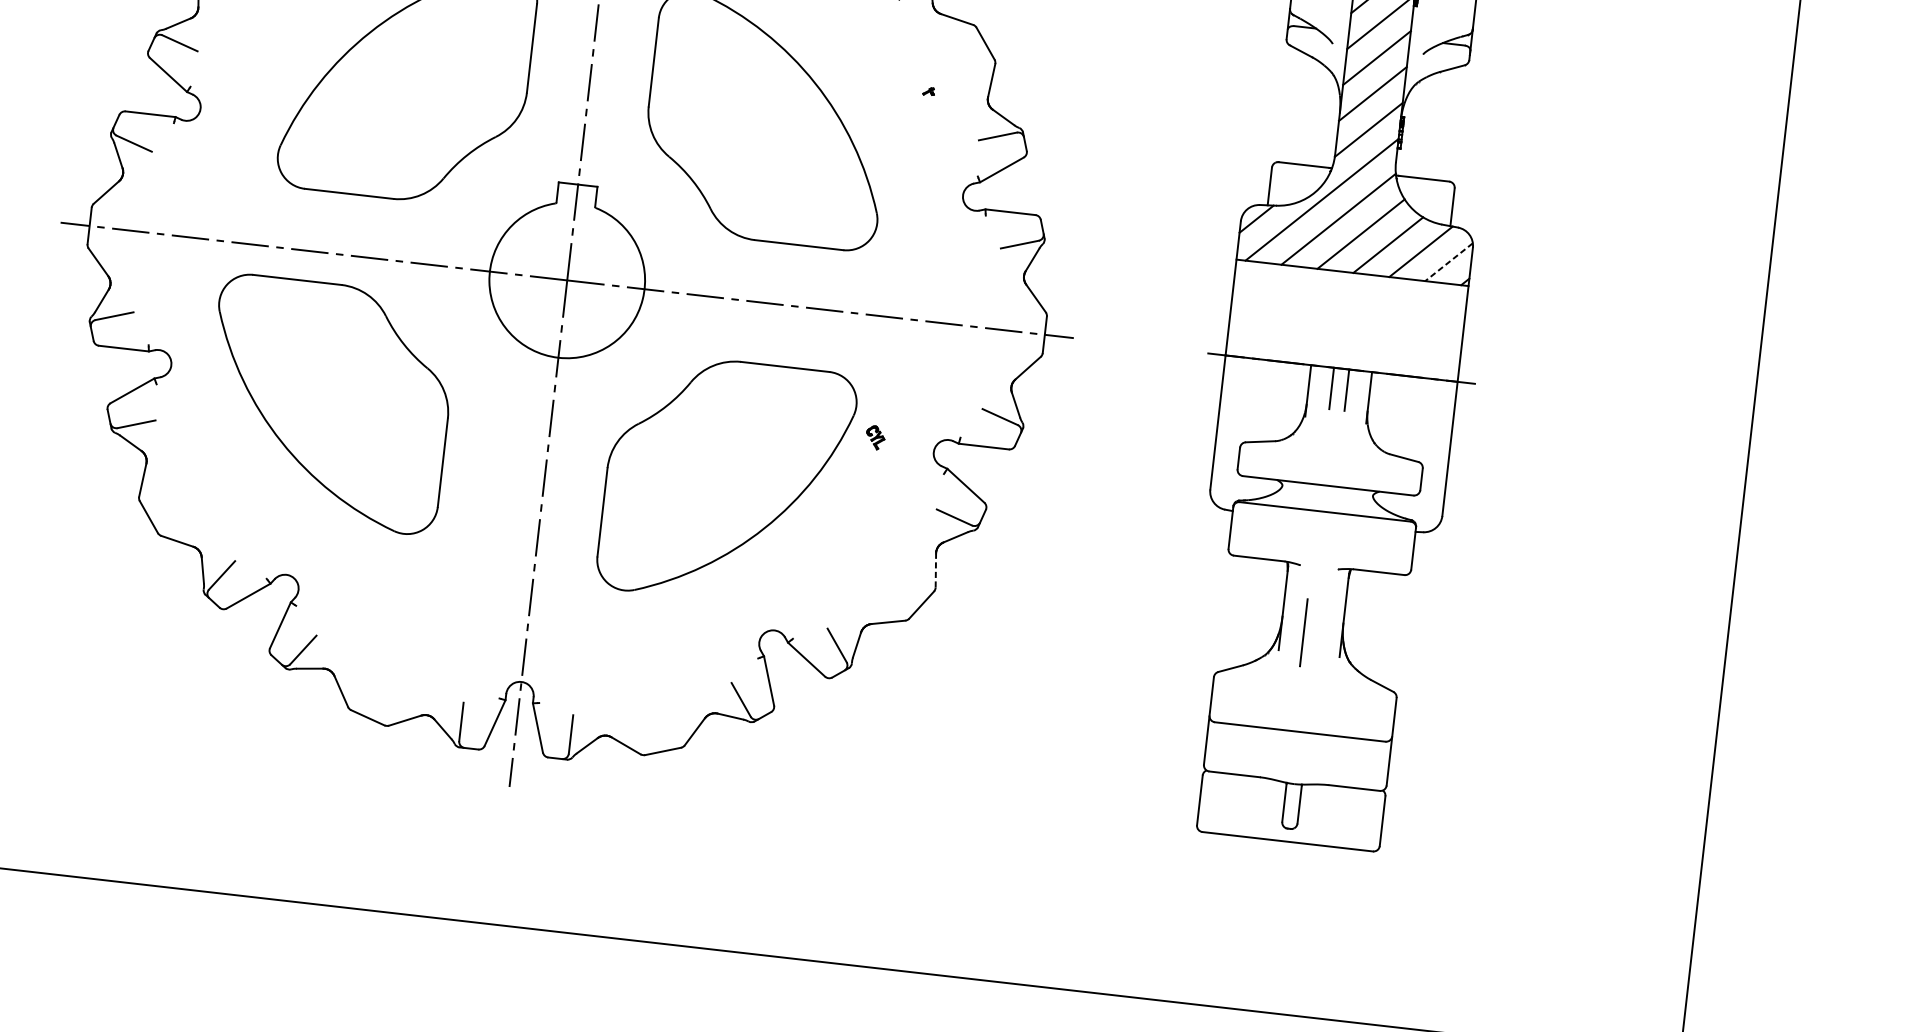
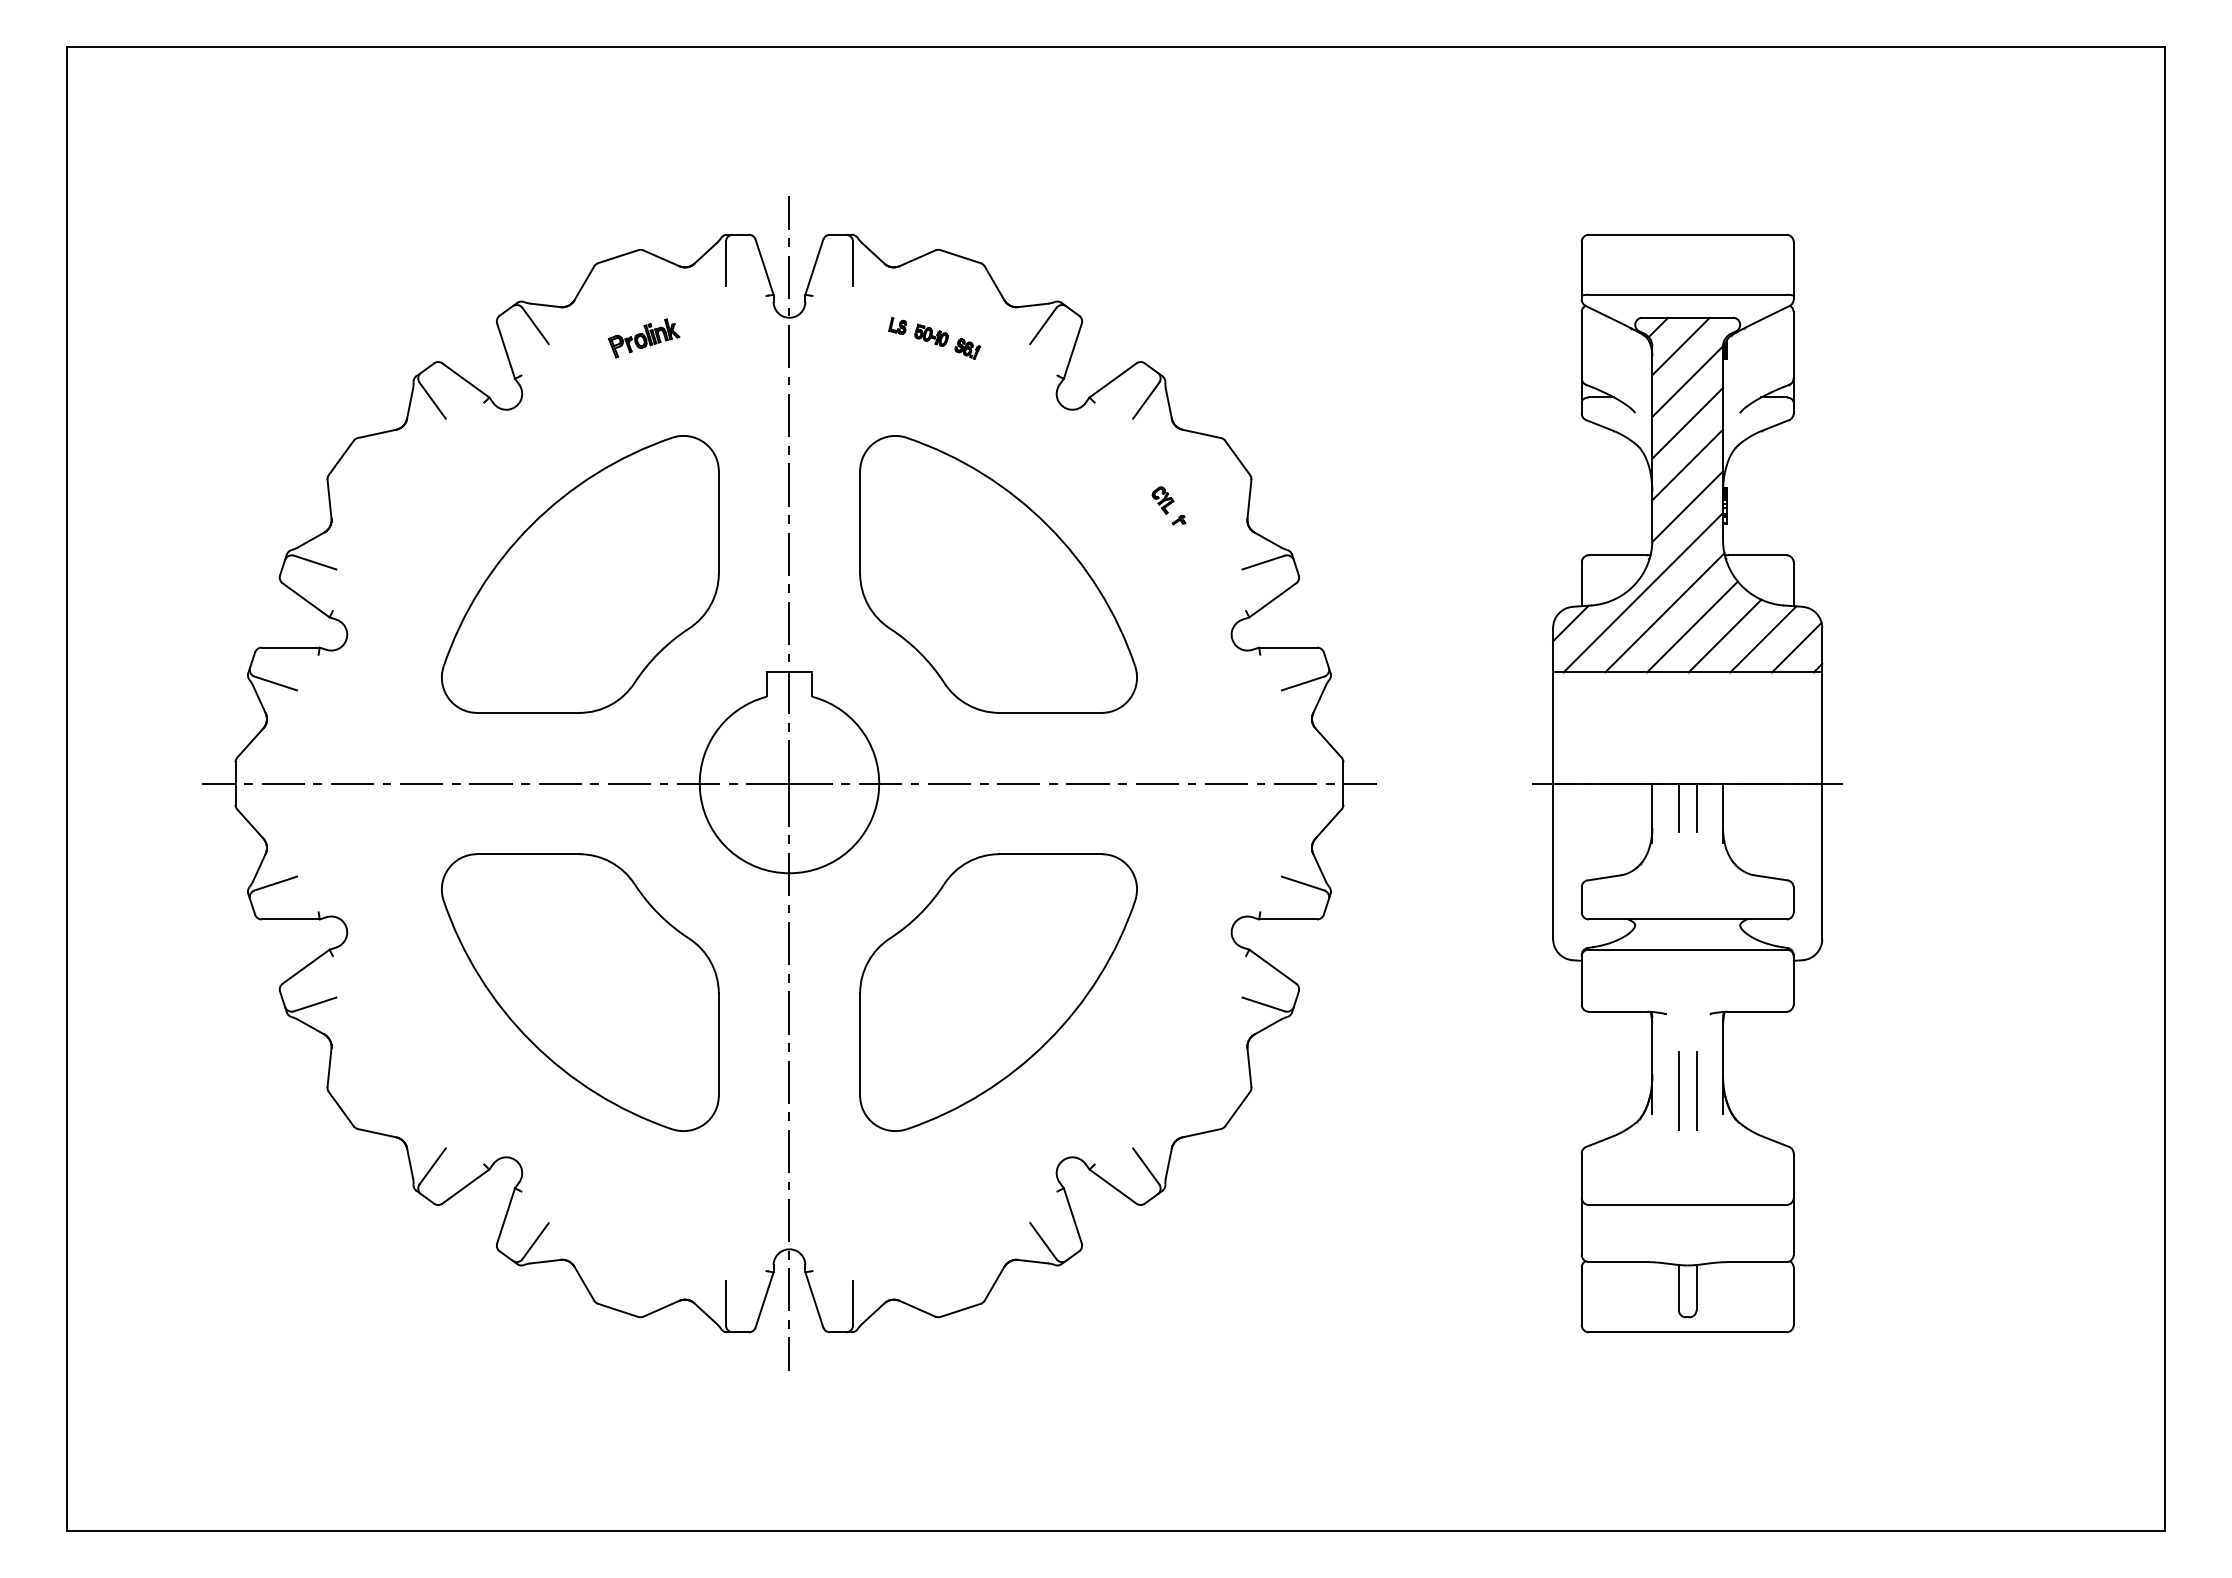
line: (1448, 262) -> (1796, 648), dashed -> solid
part: (328, 404) -> (580, 992), moved
part: (875, 437) -> (1162, 500), moved
line: (935, 570) -> (1249, 1067), dashed -> solid
line: (1319, 634) -> (1696, 1090), added

